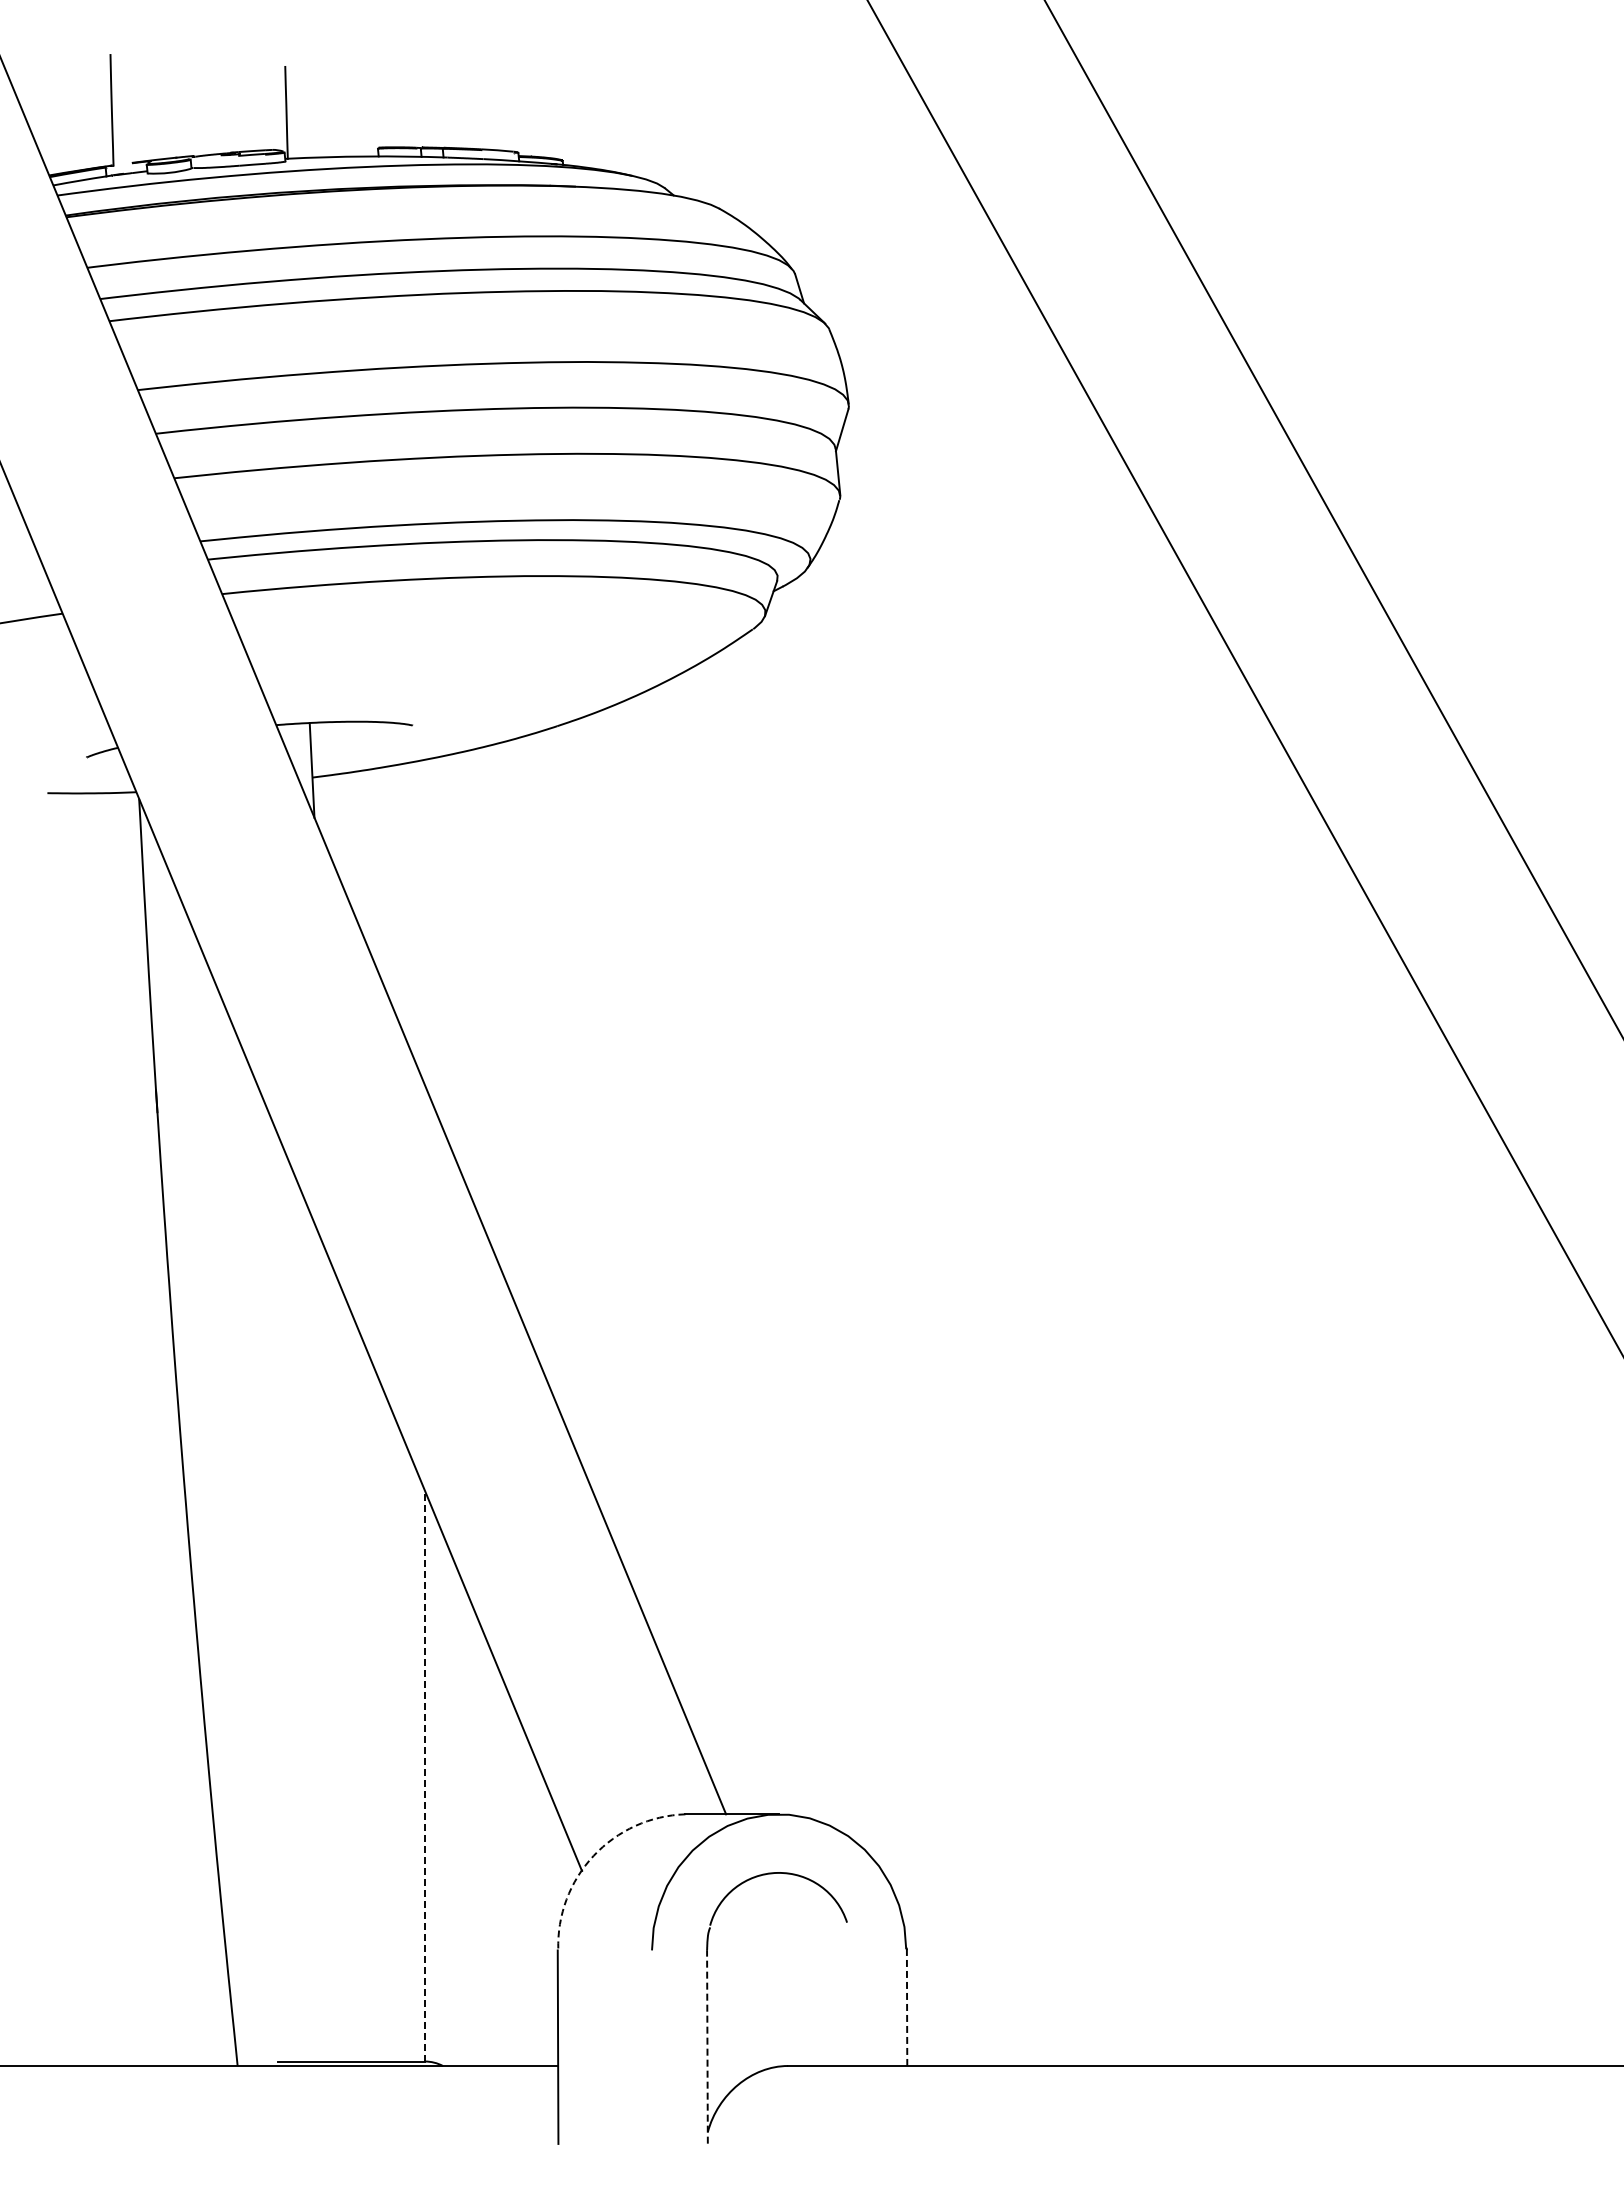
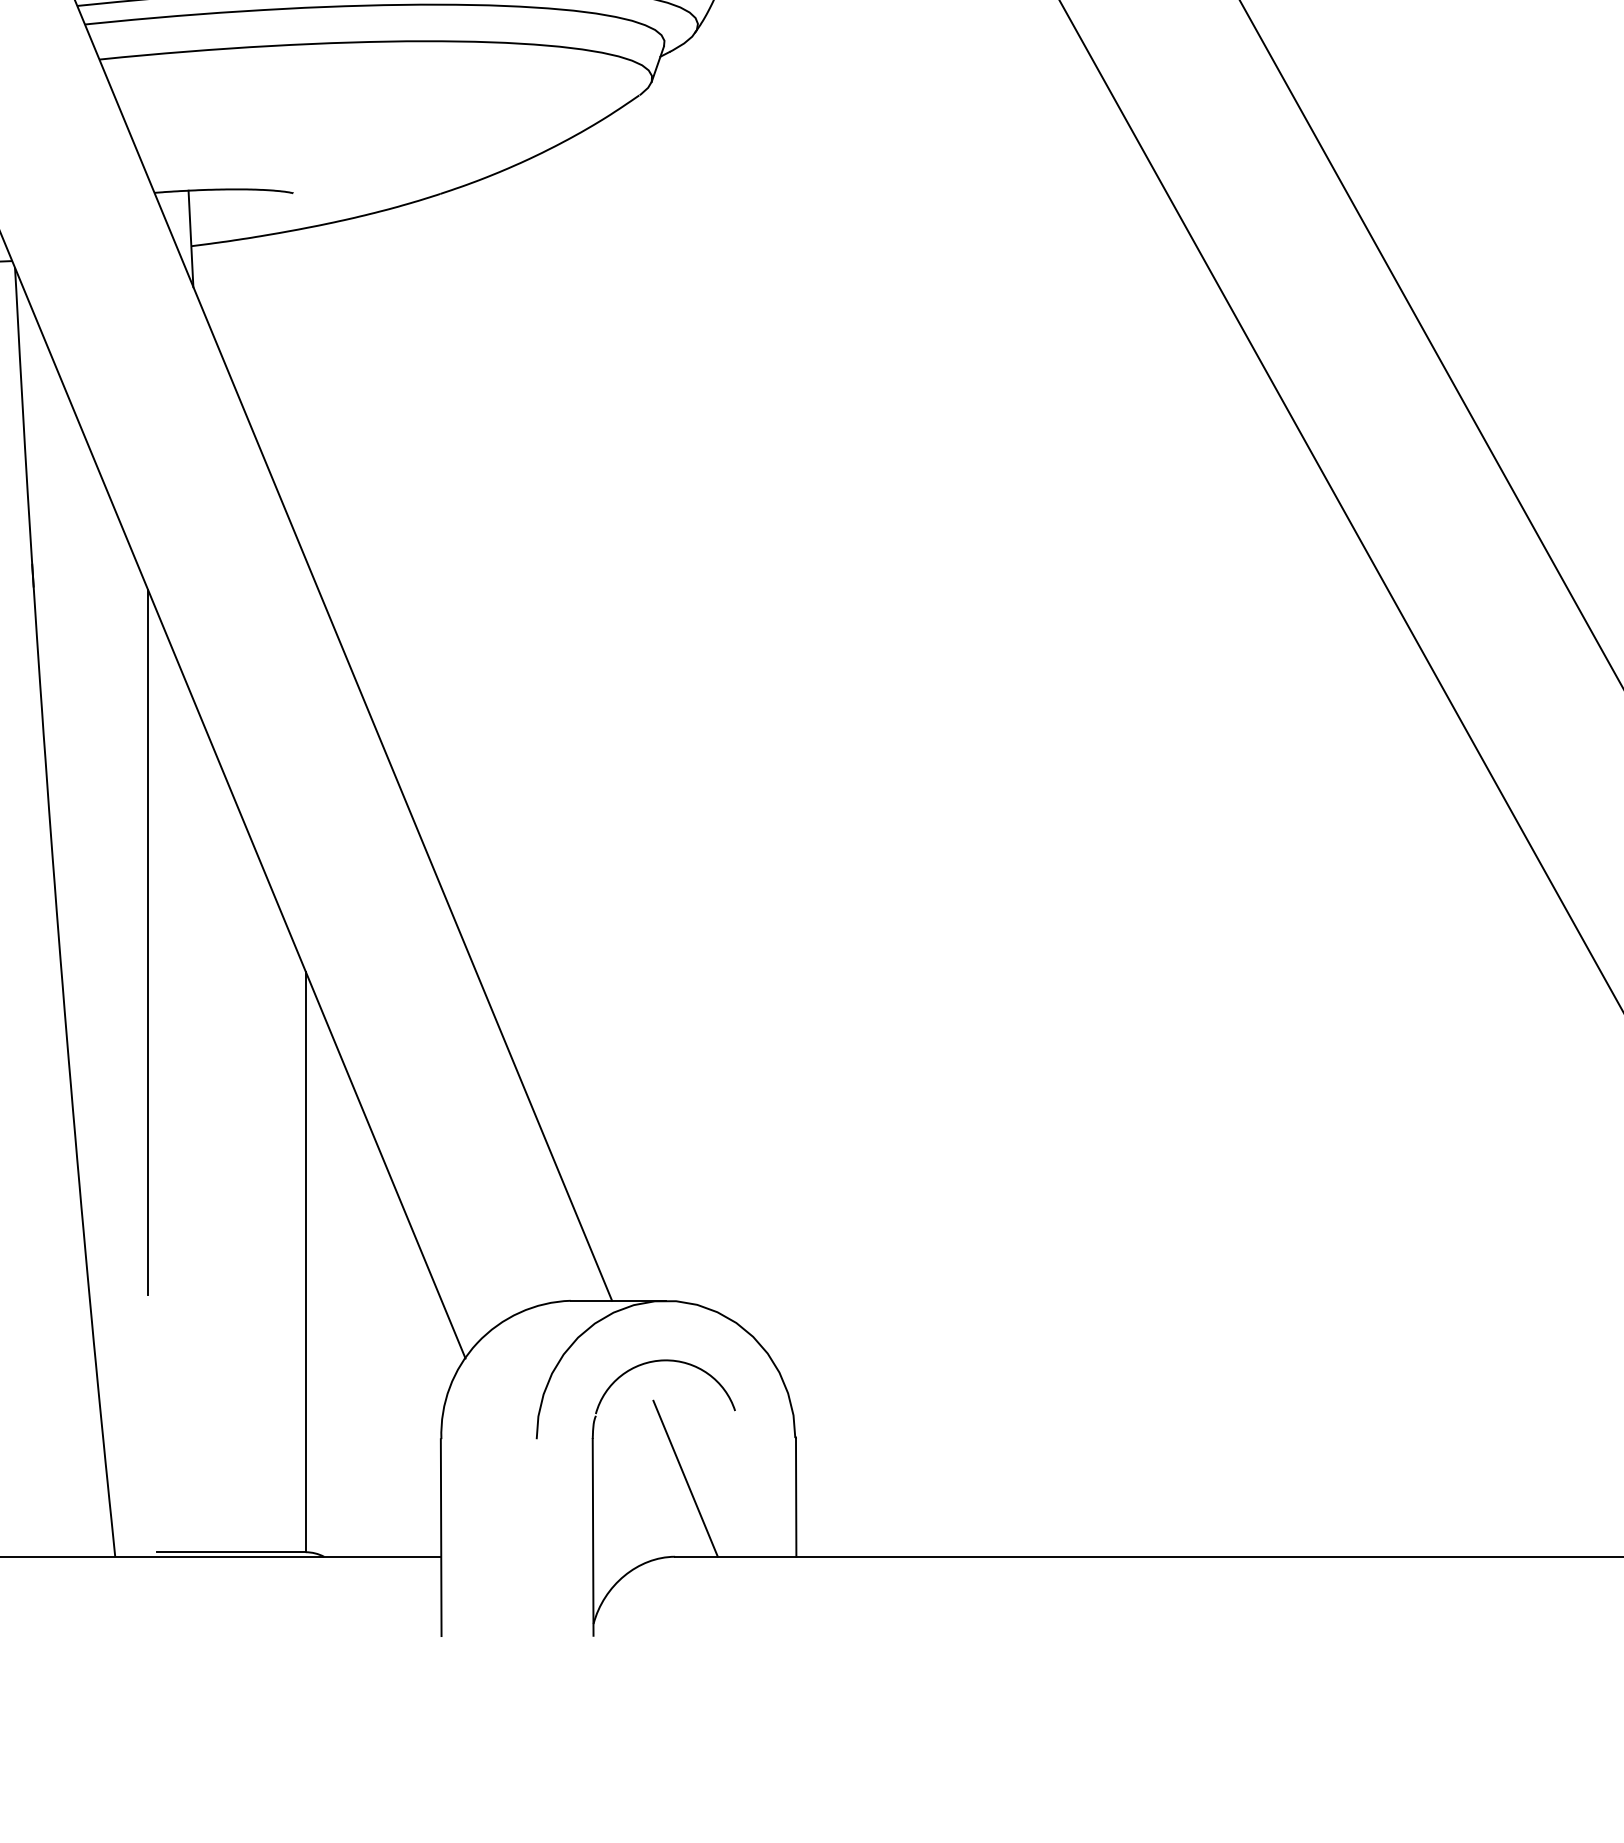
line: (270, 1461) -> (148, 941), added
line: (424, 1775) -> (305, 1261), dashed -> solid
arc: (593, 1855) -> (477, 1342), dashed -> solid
line: (798, 1988) -> (685, 1477), added
line: (907, 2007) -> (796, 1497), dashed -> solid
line: (707, 2046) -> (593, 1536), dashed -> solid

